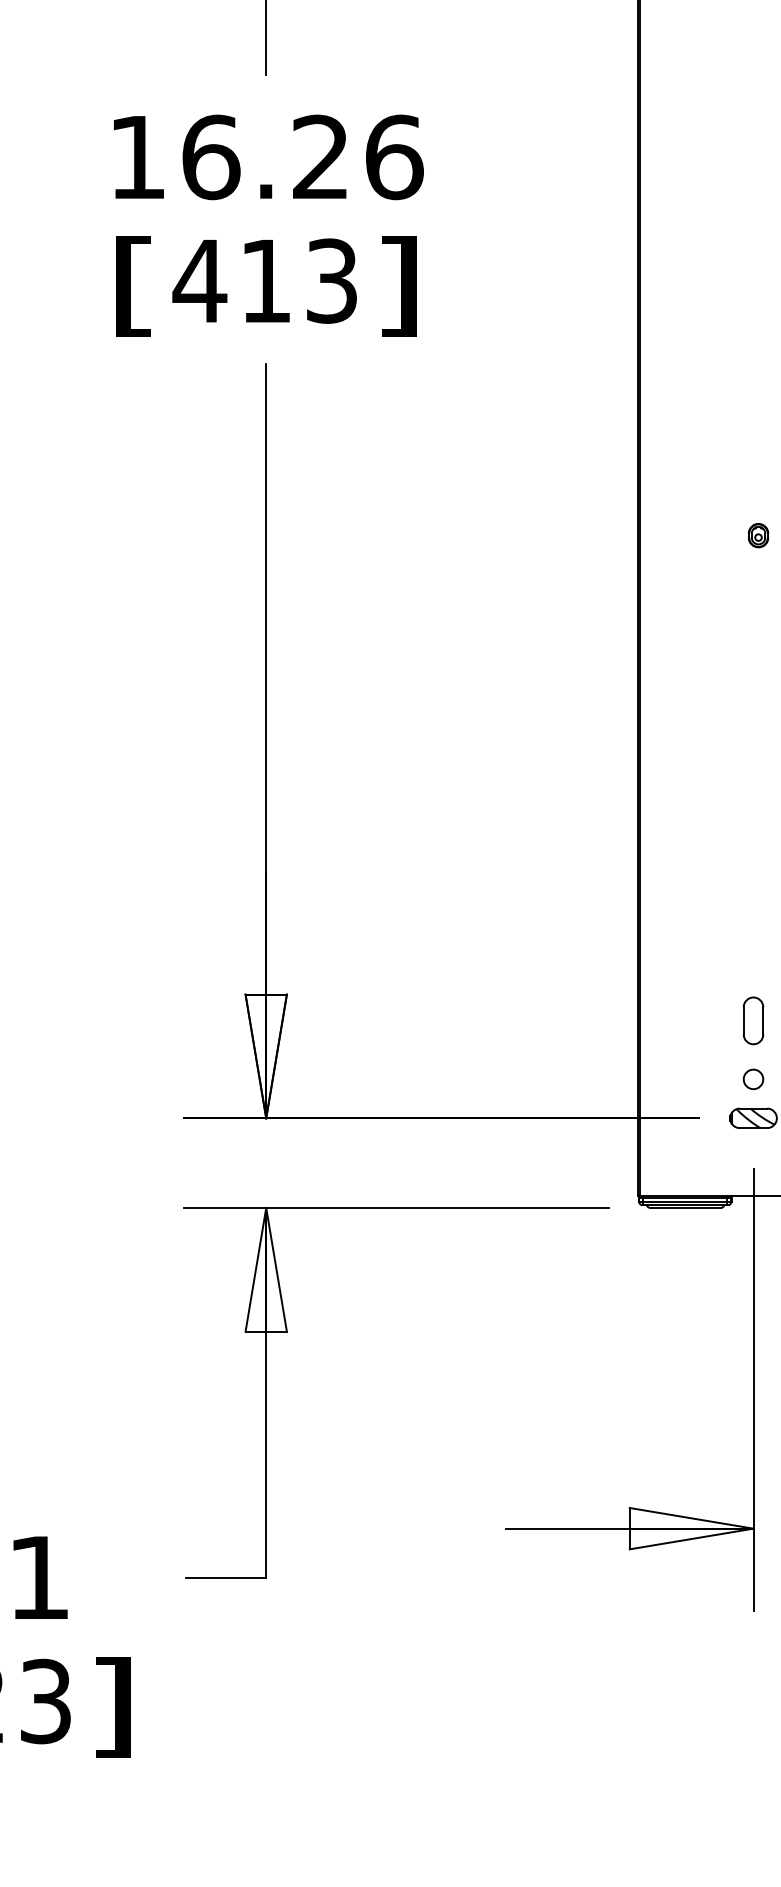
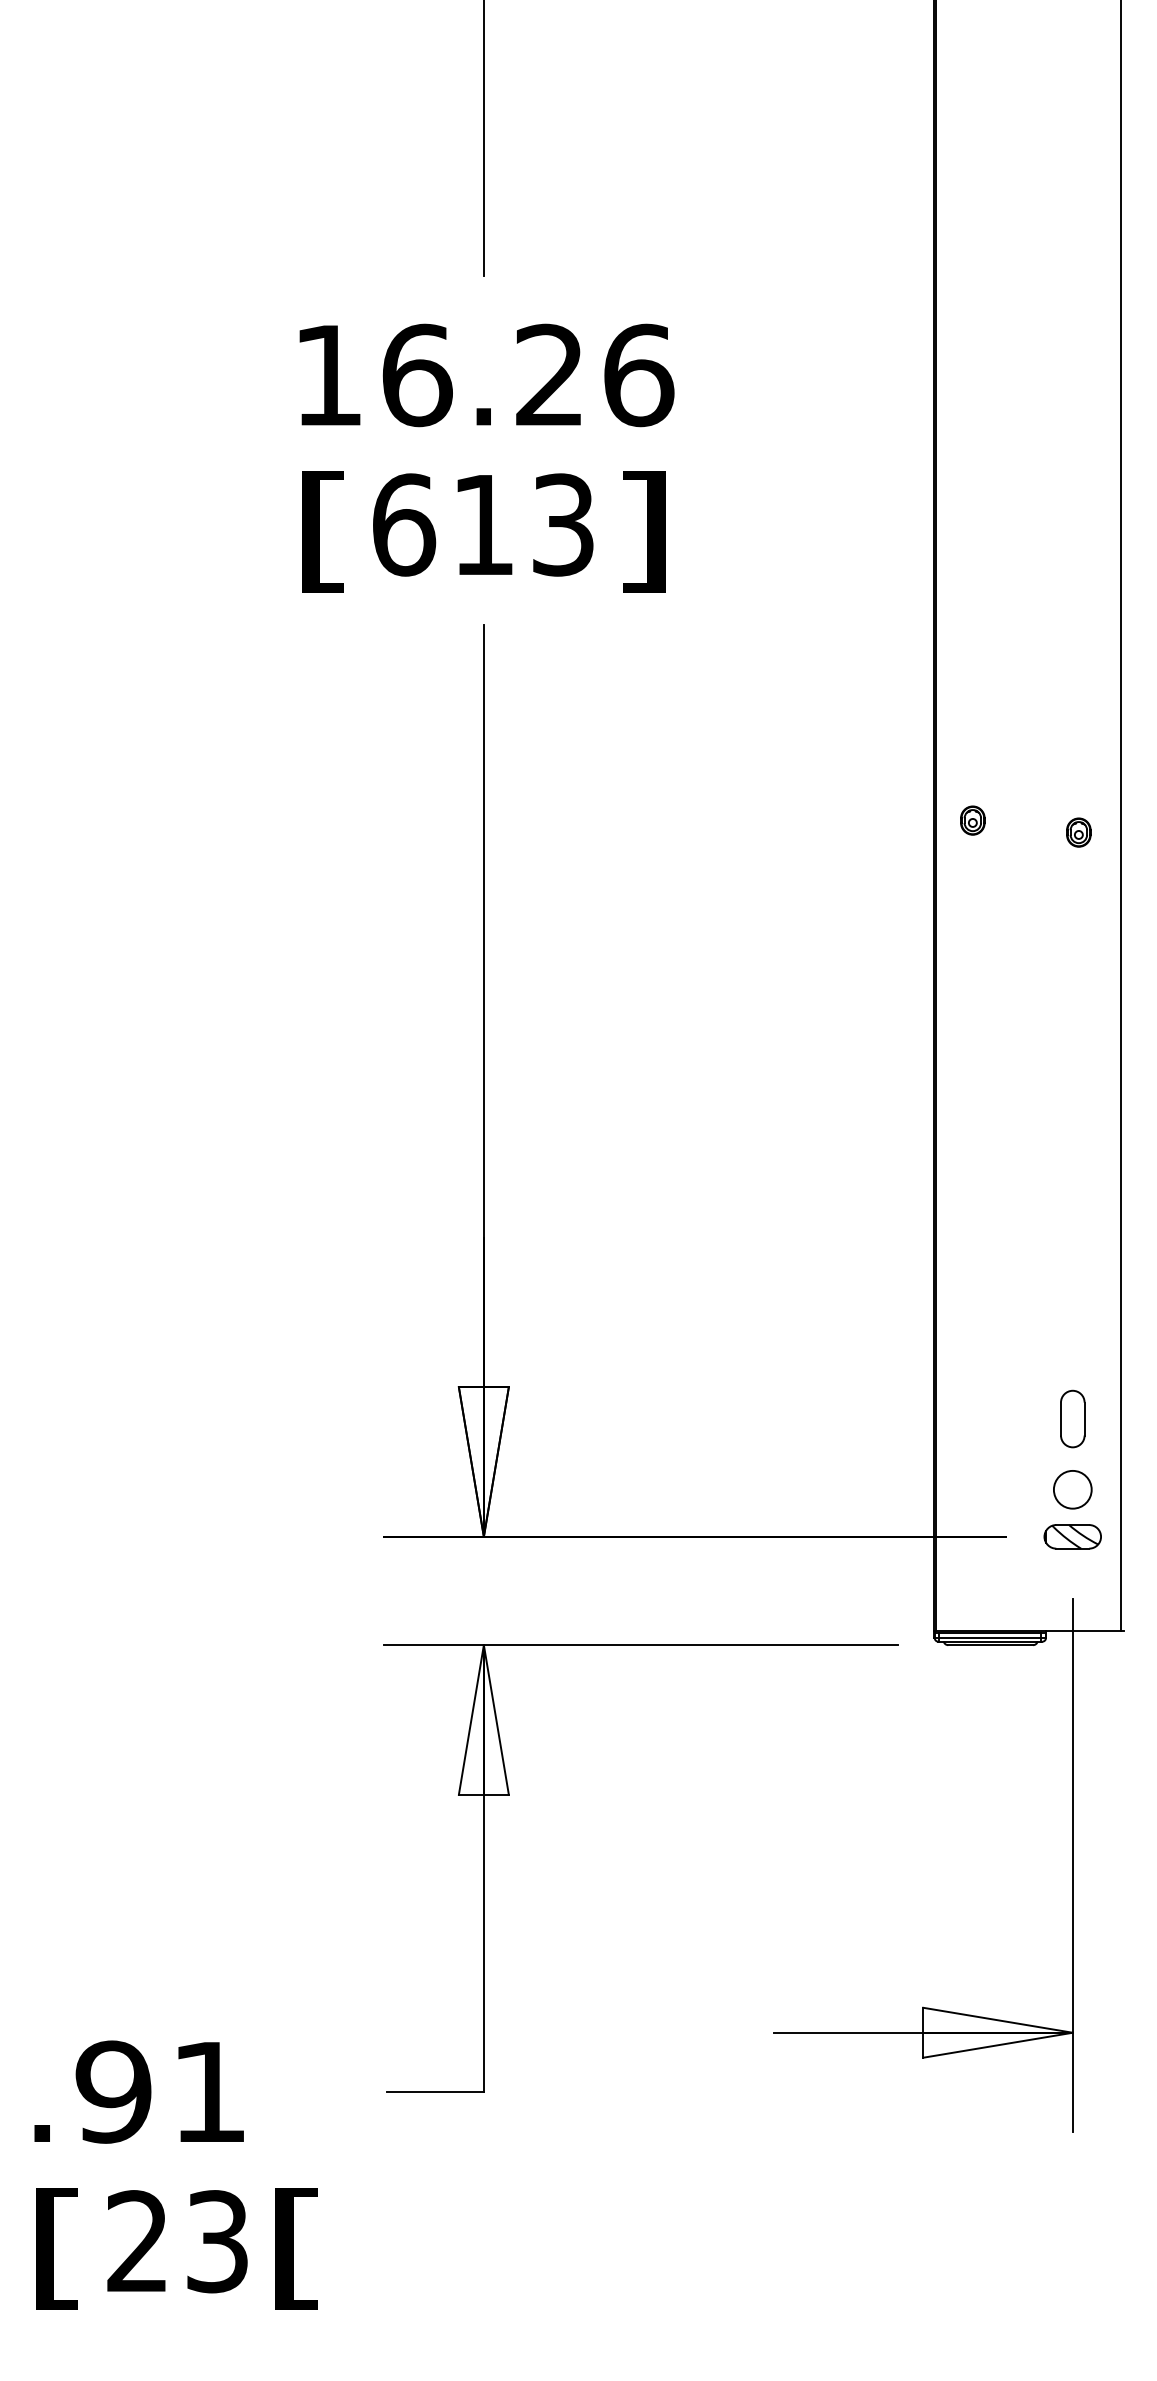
text: (199, 280) -> (403, 524), 413 -> 613
part: (670, 525) -> (972, 820), added
circle: (753, 1079) -> (1072, 1489), size x1.6
text: (112, 1707) -> (297, 2248), ] -> [

